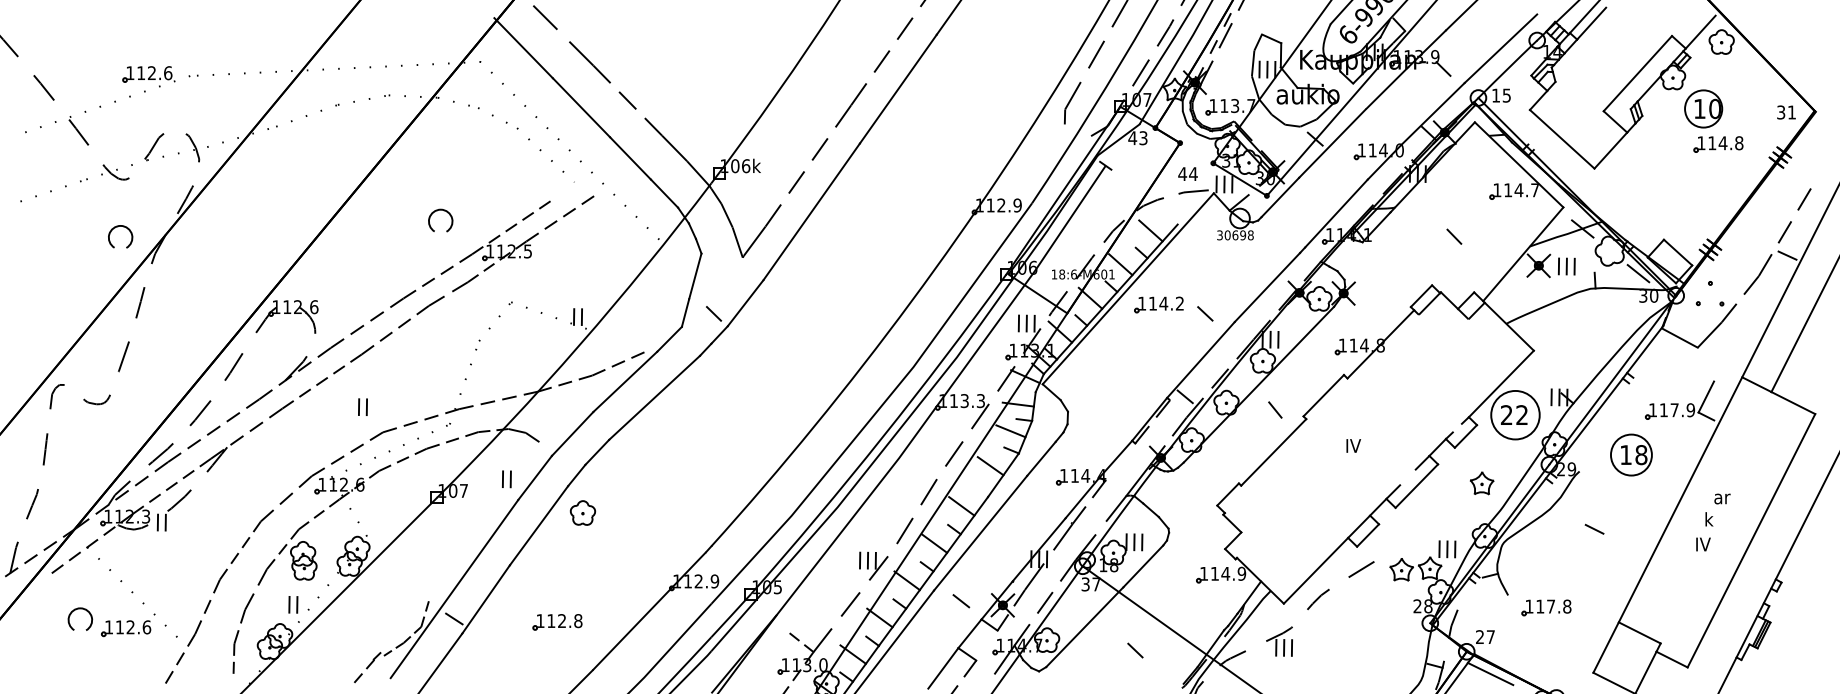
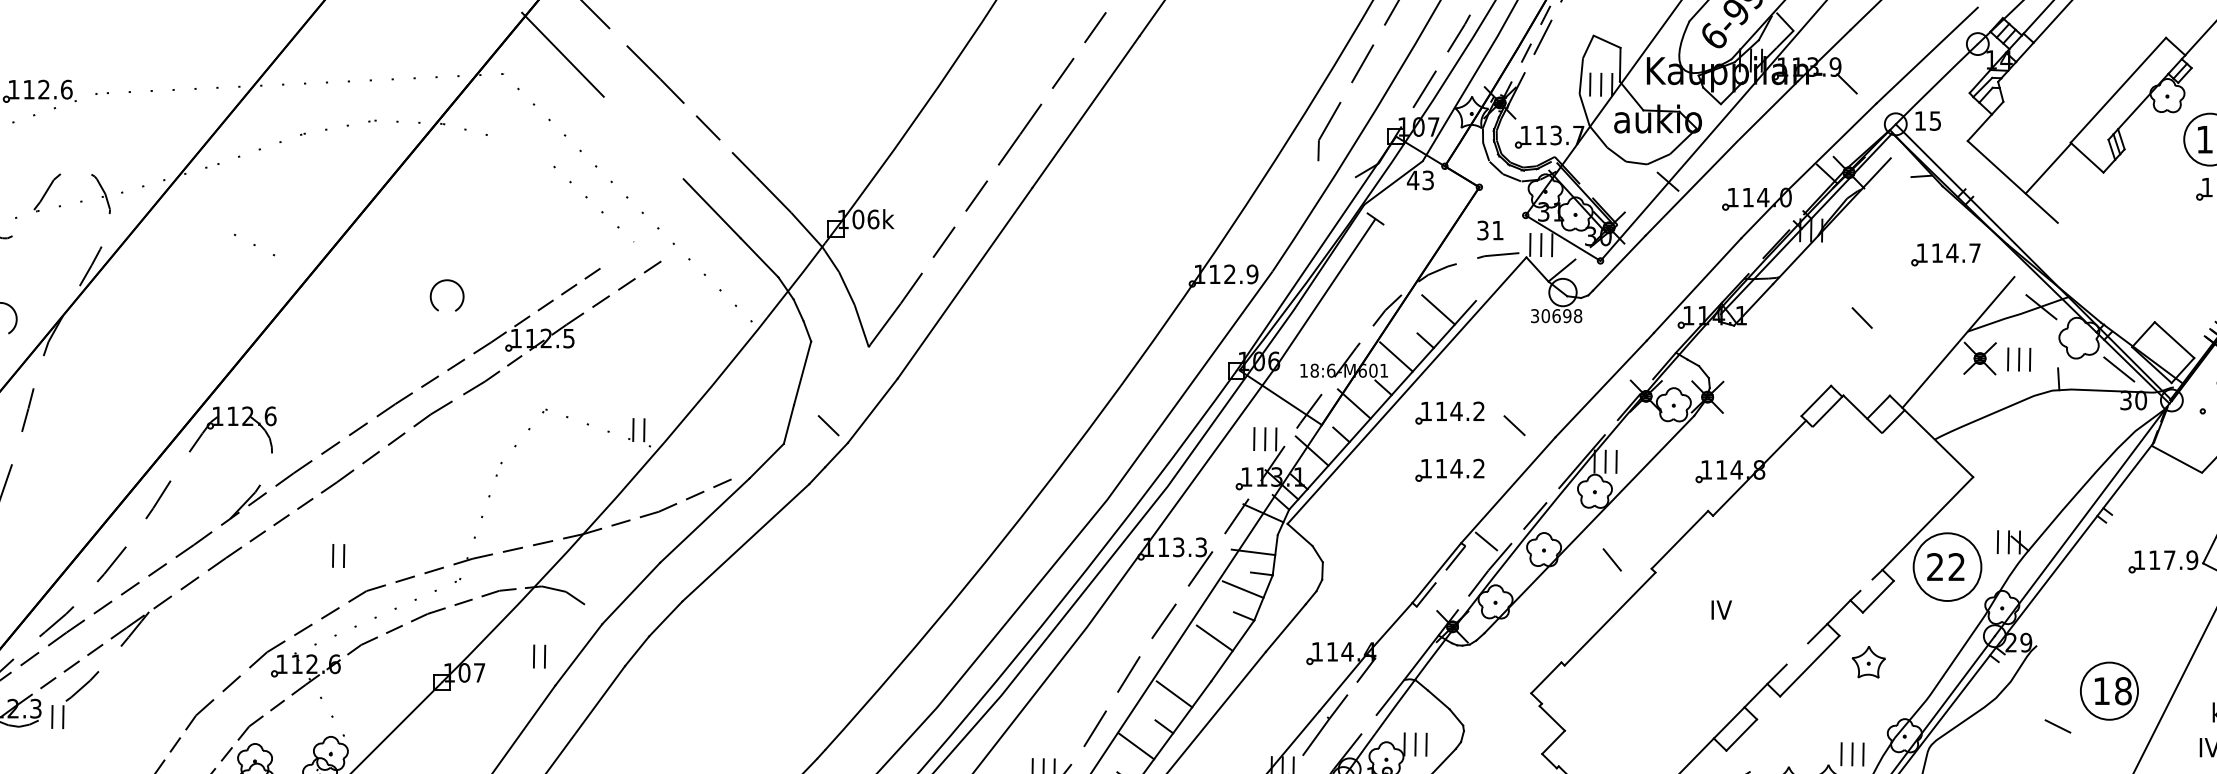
line: (581, 107) -> (643, 137), removed
line: (492, 115) -> (254, 245), moved
line: (1610, 150) -> (2048, 168), moved
line: (1518, 164) -> (1951, 217), removed
text: (1187, 174) -> (1489, 231), 44 -> 31
part: (1158, 345) -> (1449, 469), added
part: (1631, 454) -> (2109, 690), moved
part: (1482, 483) -> (1869, 662), moved
part: (582, 512) -> (645, 702), removed

